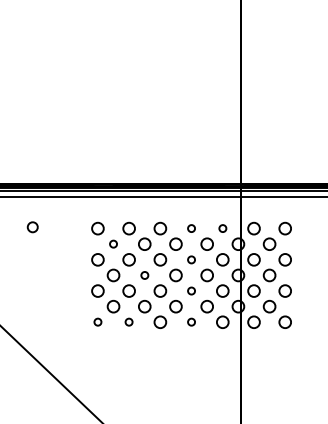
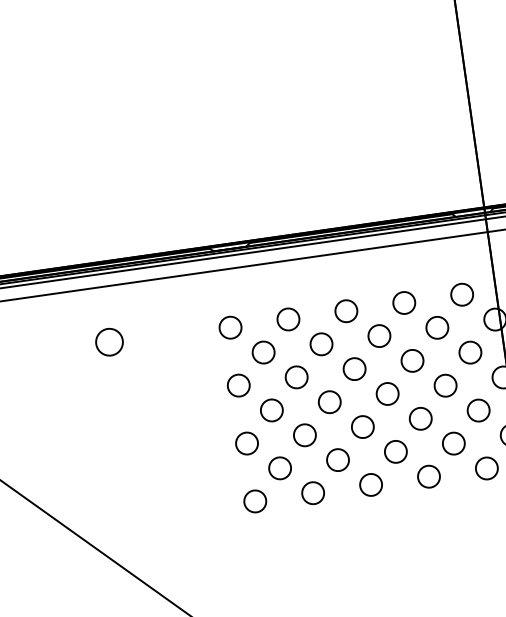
circle: (32, 227) -> (108, 342), size x1.43
circle: (191, 228) -> (404, 302), size x1.67
circle: (222, 228) -> (461, 294), size x1.67
circle: (113, 243) -> (263, 351), size x1.67
circle: (191, 259) -> (412, 360), size x1.67
circle: (144, 275) -> (329, 402), size x1.67
circle: (191, 290) -> (420, 417), size x1.67
circle: (97, 321) -> (254, 500), size x1.67
circle: (128, 321) -> (311, 491), size x1.67
circle: (191, 321) -> (428, 475), size x1.67

